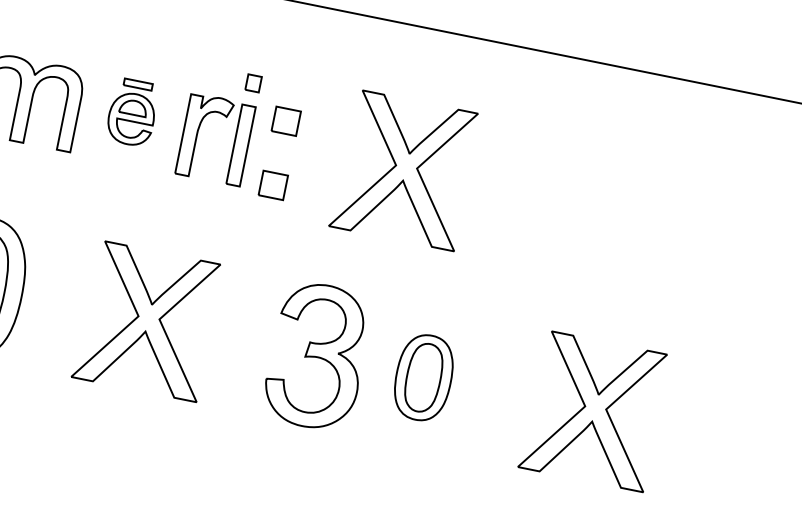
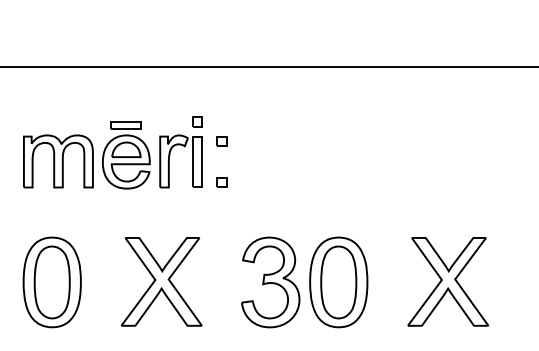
part: (132, 113) -> (126, 155), size x1.67
part: (285, 121) -> (221, 141), size x0.62
part: (405, 169) -> (301, 156), removed
part: (272, 185) -> (221, 182), size x0.62
part: (423, 377) -> (338, 282), size x1.67

